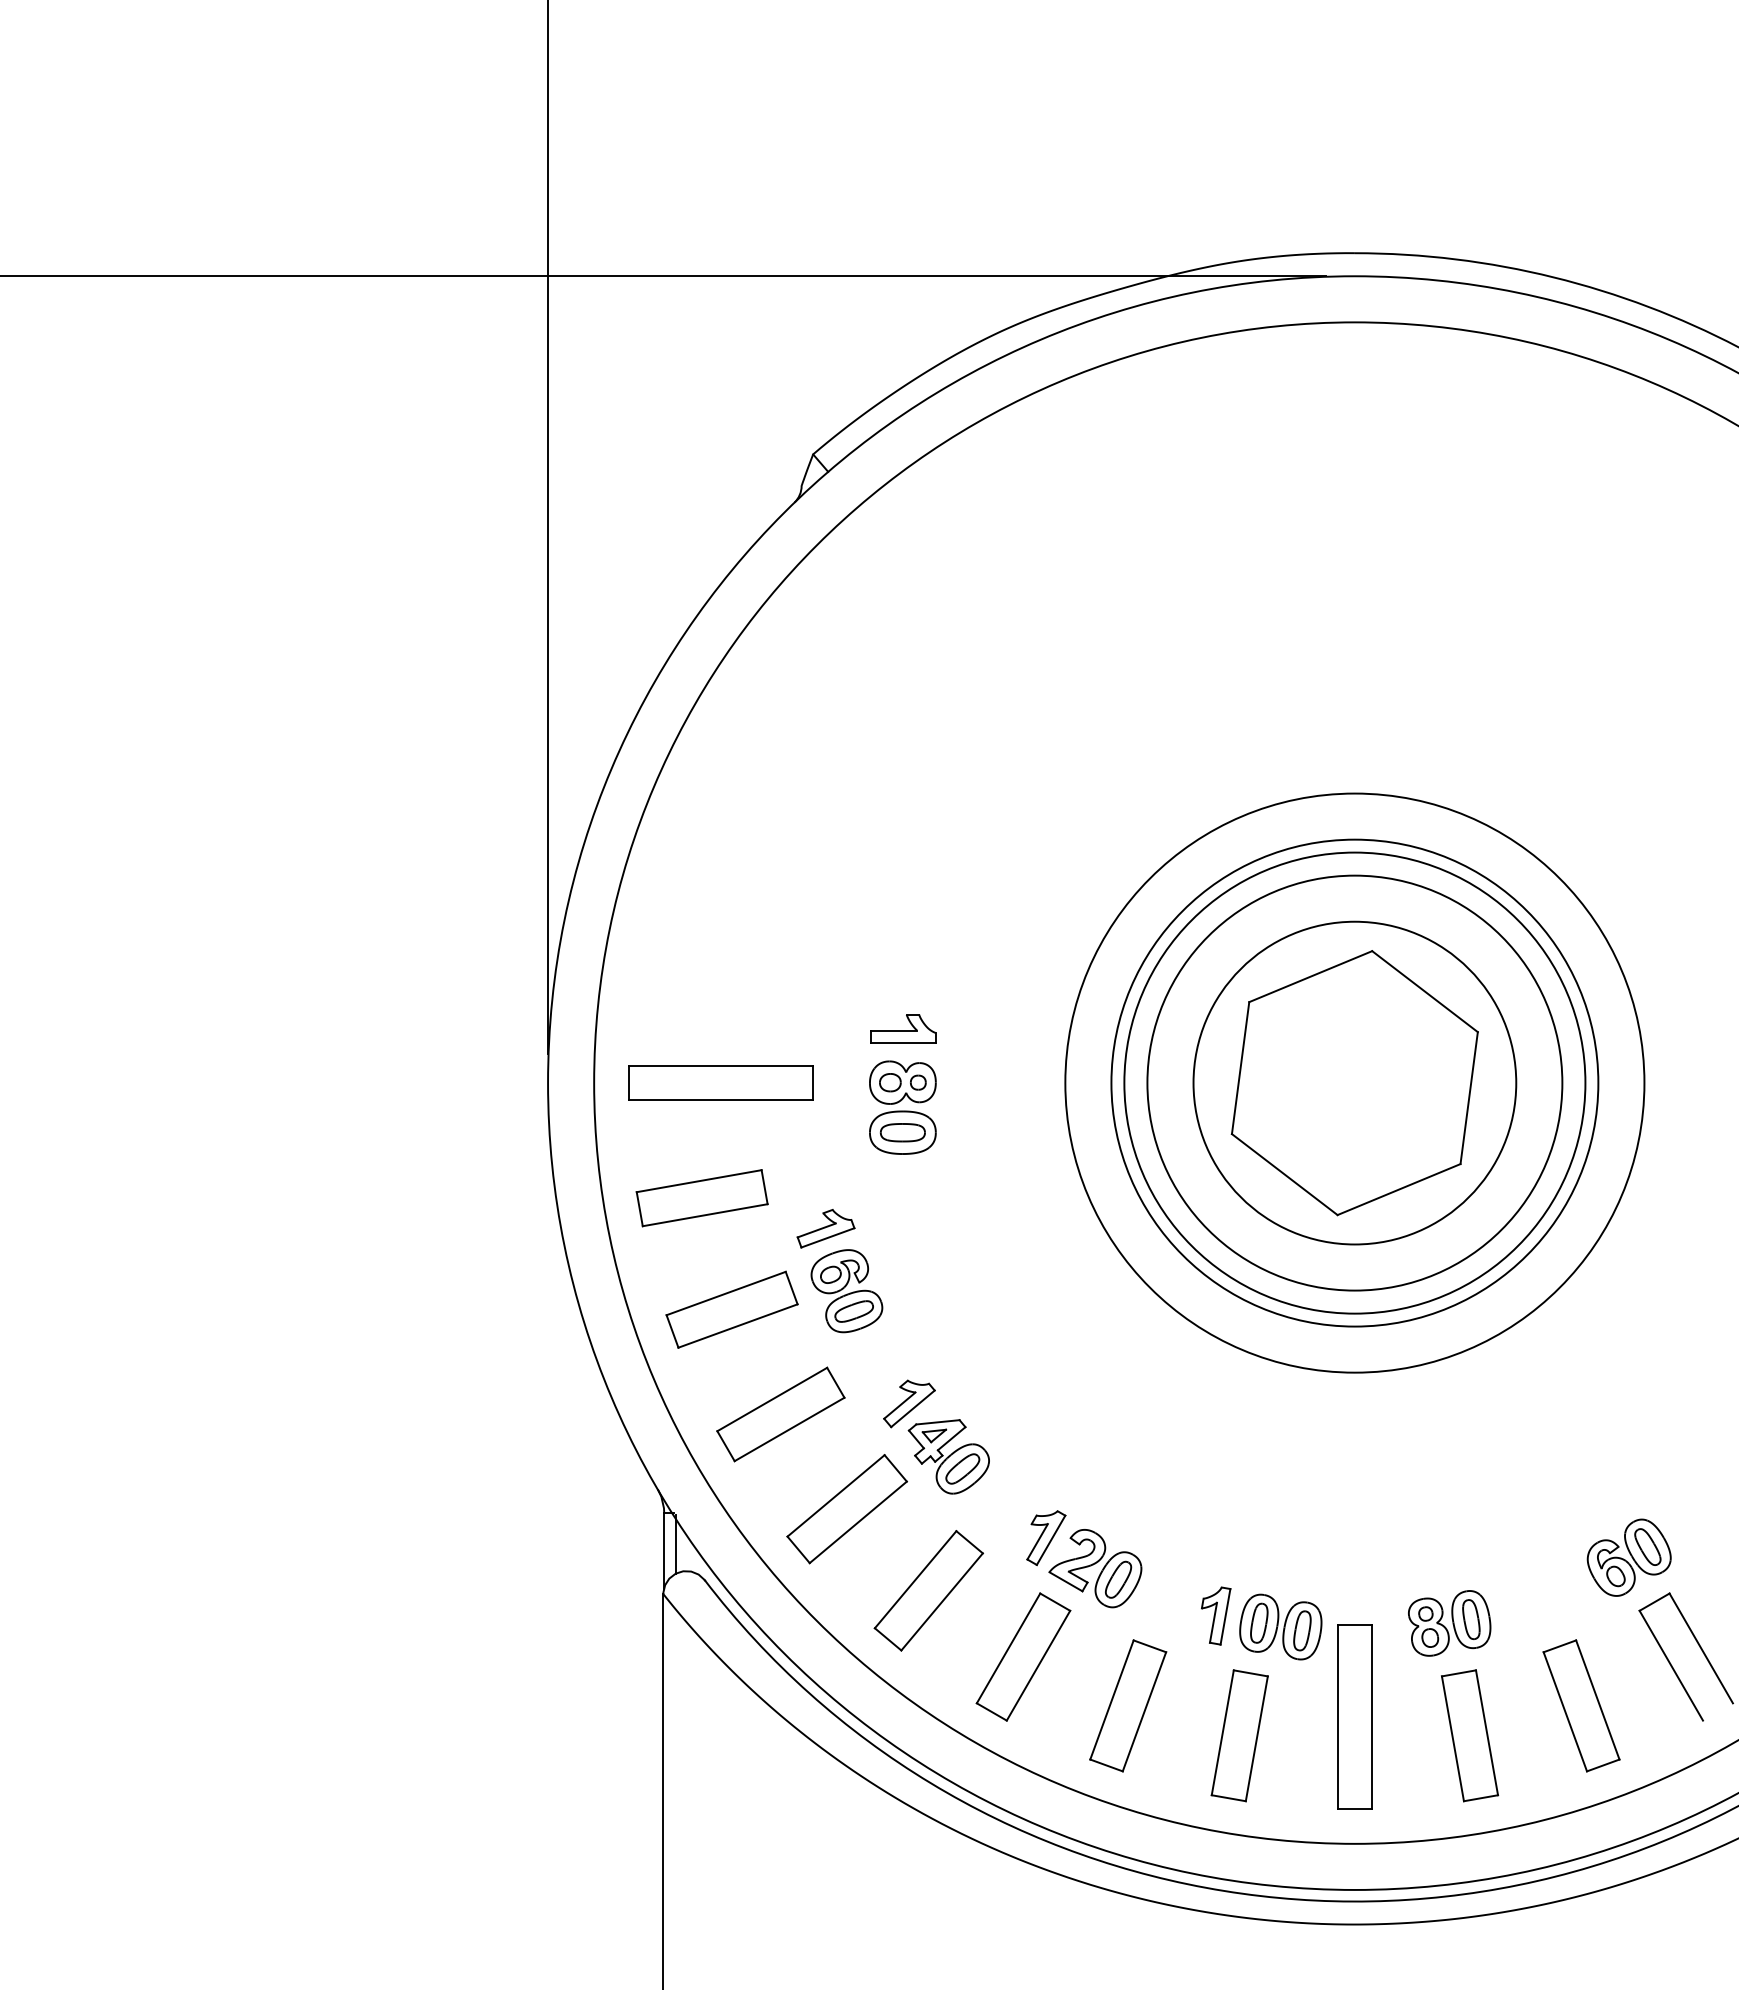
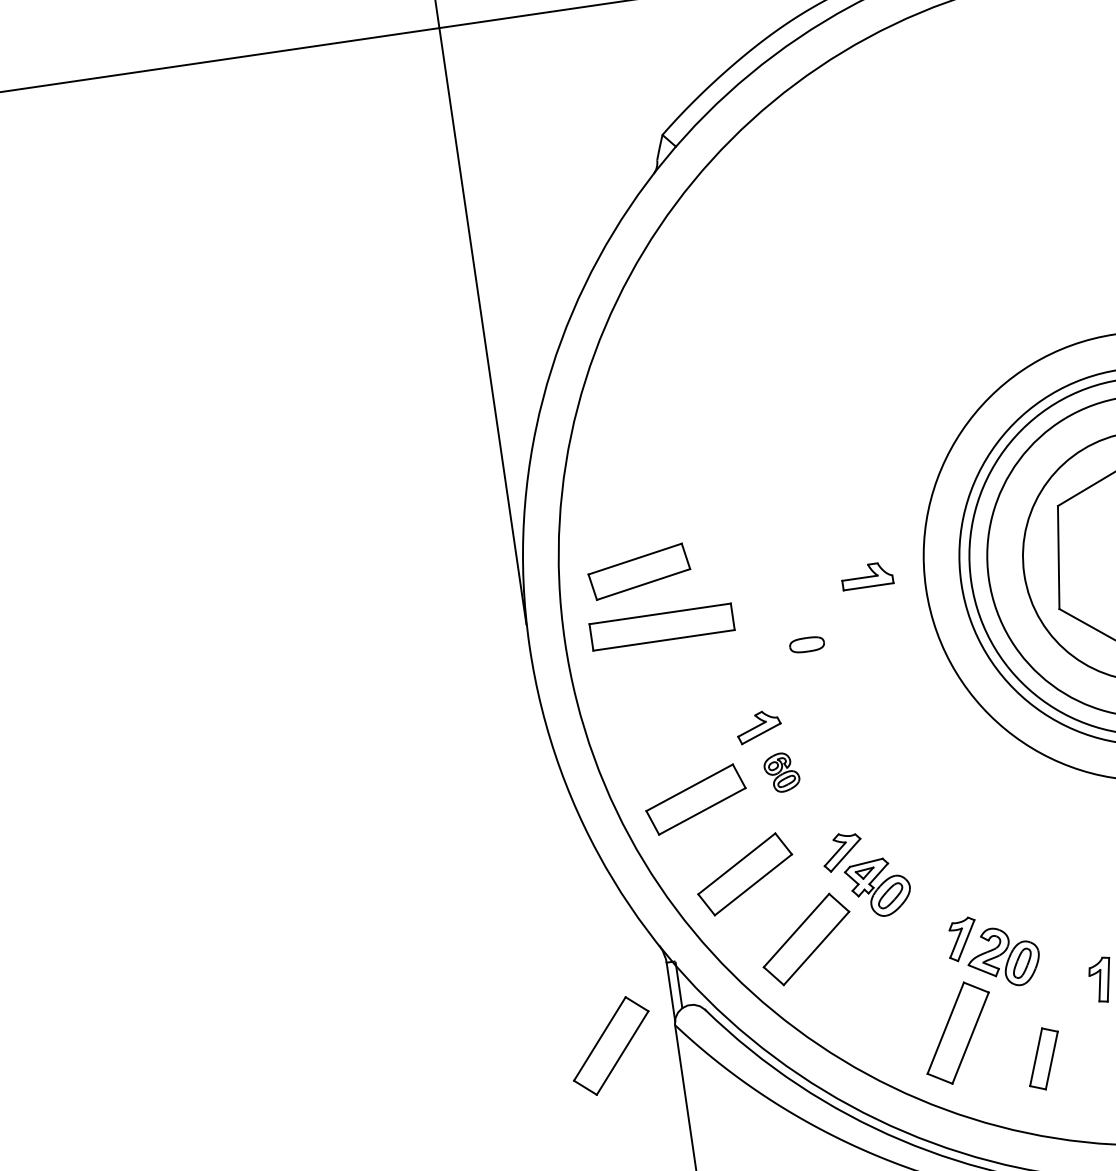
part: (903, 1028) -> (867, 575), moved
part: (902, 1107) -> (803, 625), removed
part: (701, 1198) -> (638, 572), moved
part: (846, 1291) -> (781, 772), size x0.6
part: (928, 1590) -> (610, 1045), moved
part: (1128, 1705) -> (1044, 1058), size x0.6

